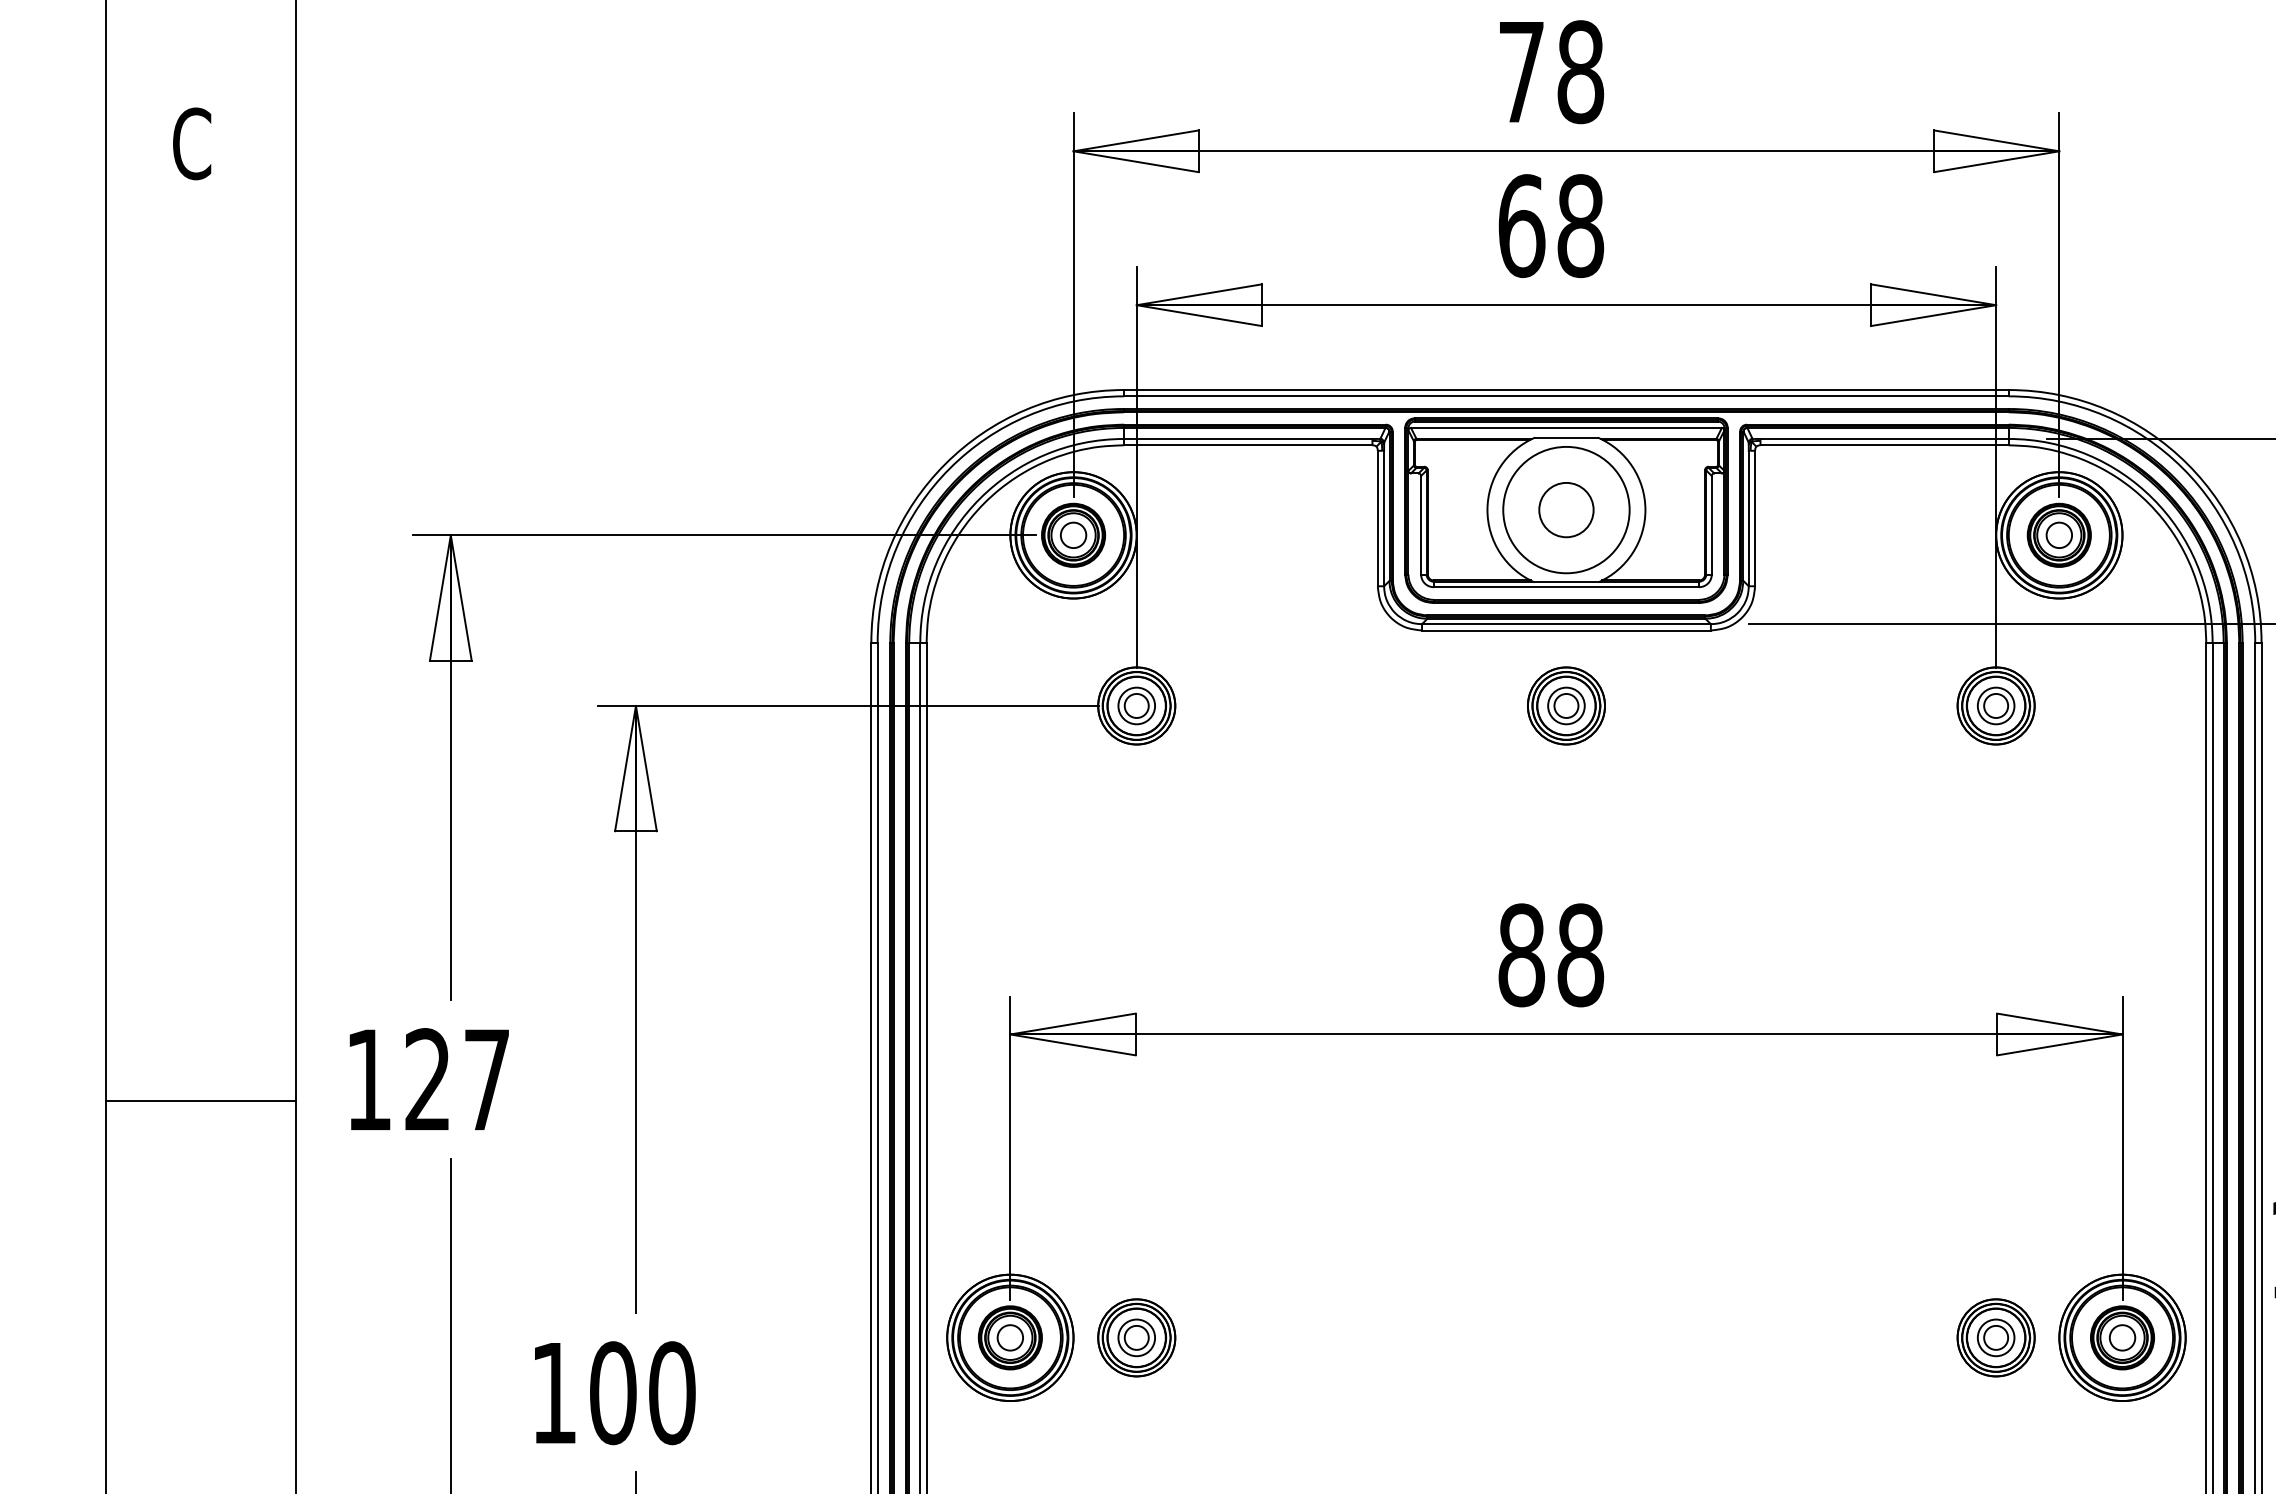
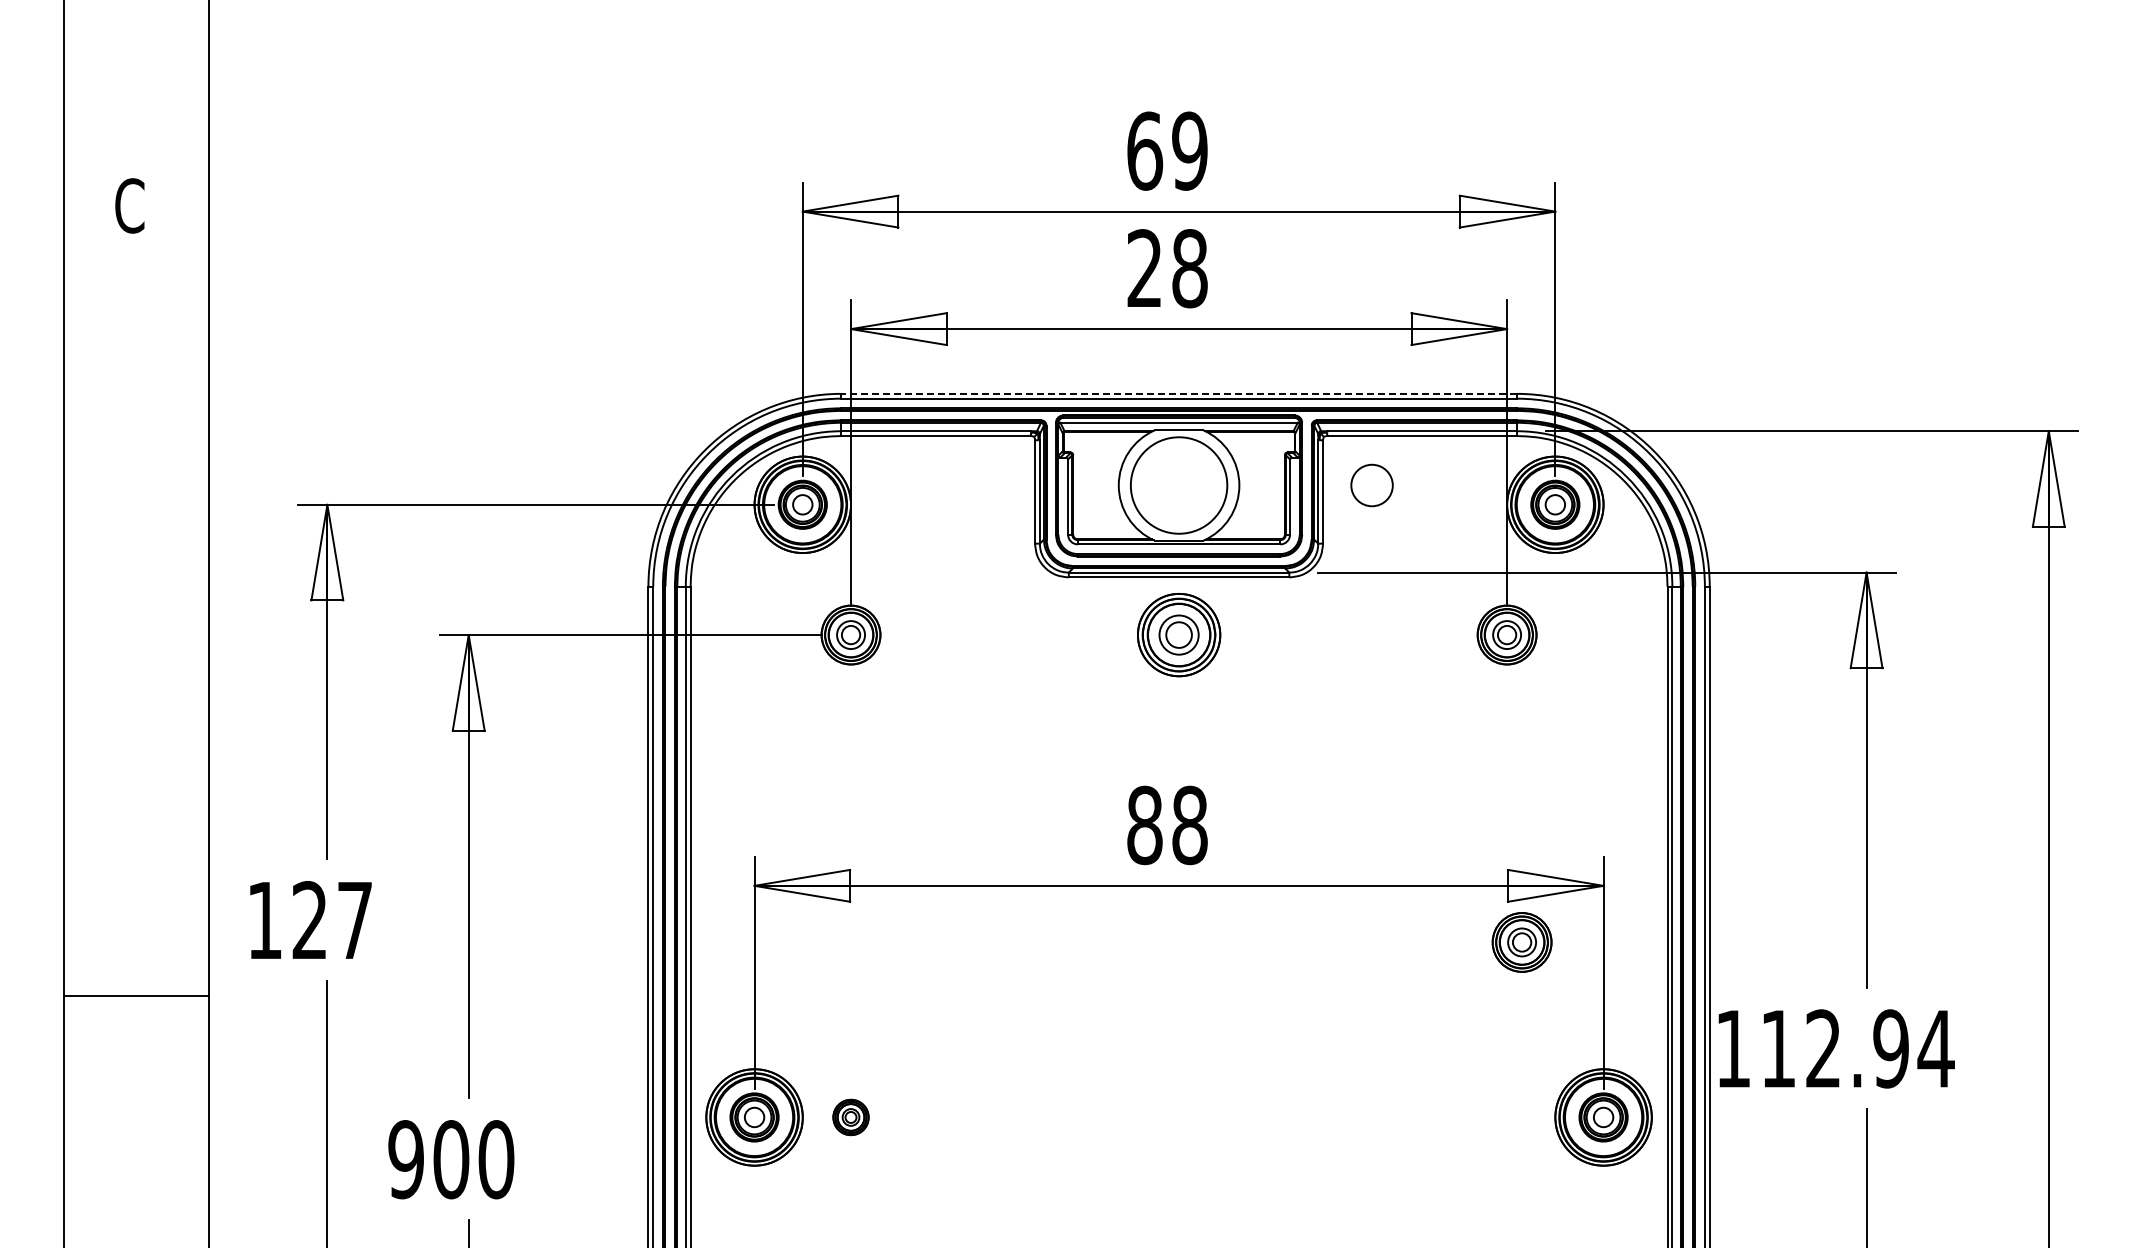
text: (1551, 71) -> (1167, 150), 78 -> 69
text: (1522, 225) -> (1145, 268), 68 -> 28
line: (1567, 389) -> (1179, 393), solid -> dashed
circle: (1565, 510) -> (1371, 485), moved
part: (1565, 705) -> (1178, 634), size x1.4
line: (200, 1100) -> (136, 995), moved
part: (1136, 1337) -> (850, 1117), size x0.6
part: (1995, 1337) -> (1521, 942), moved
text: (553, 1392) -> (405, 1159), 100 -> 900

